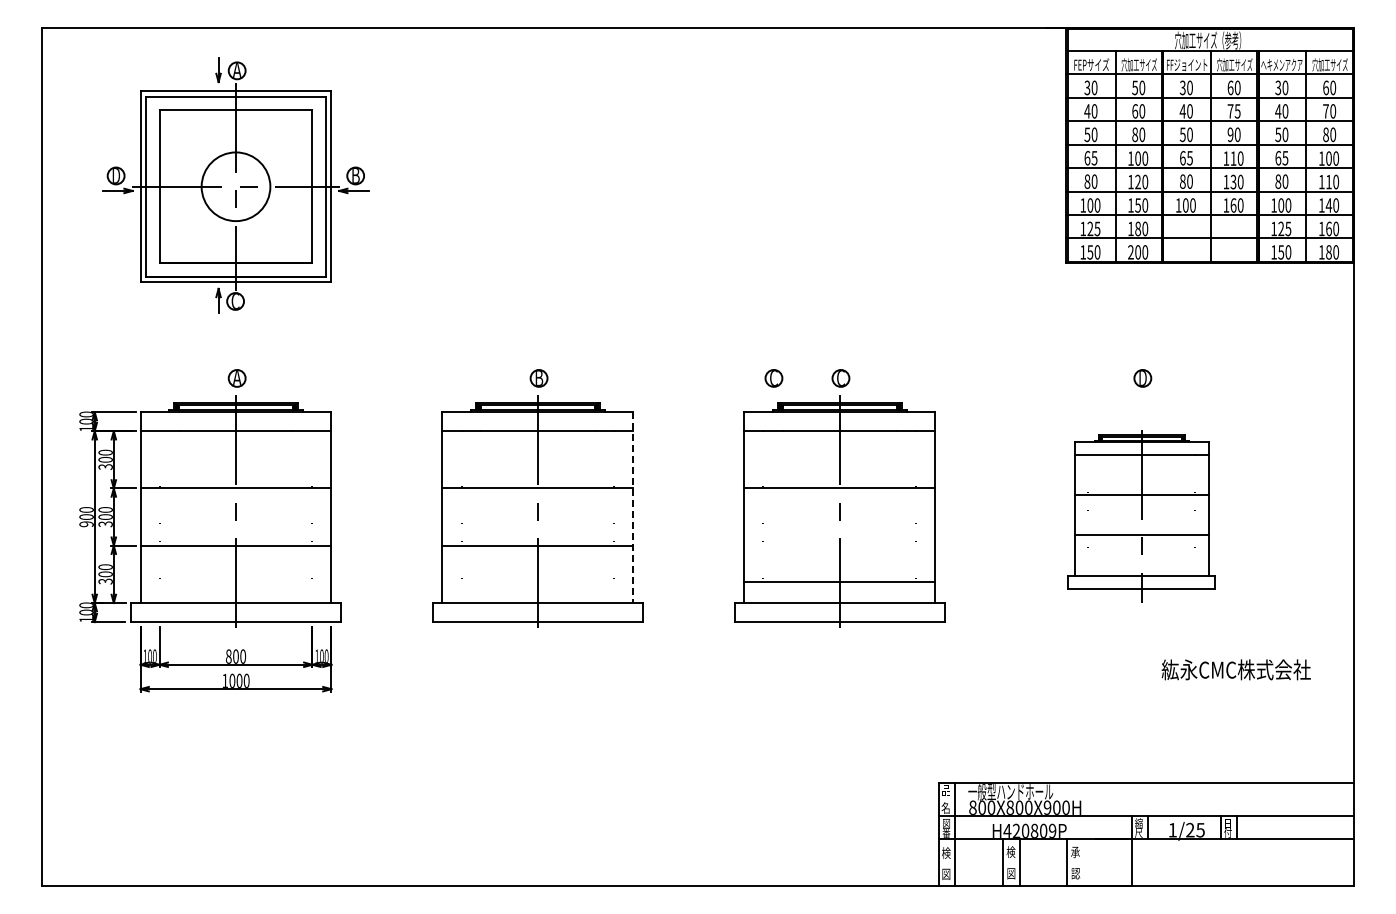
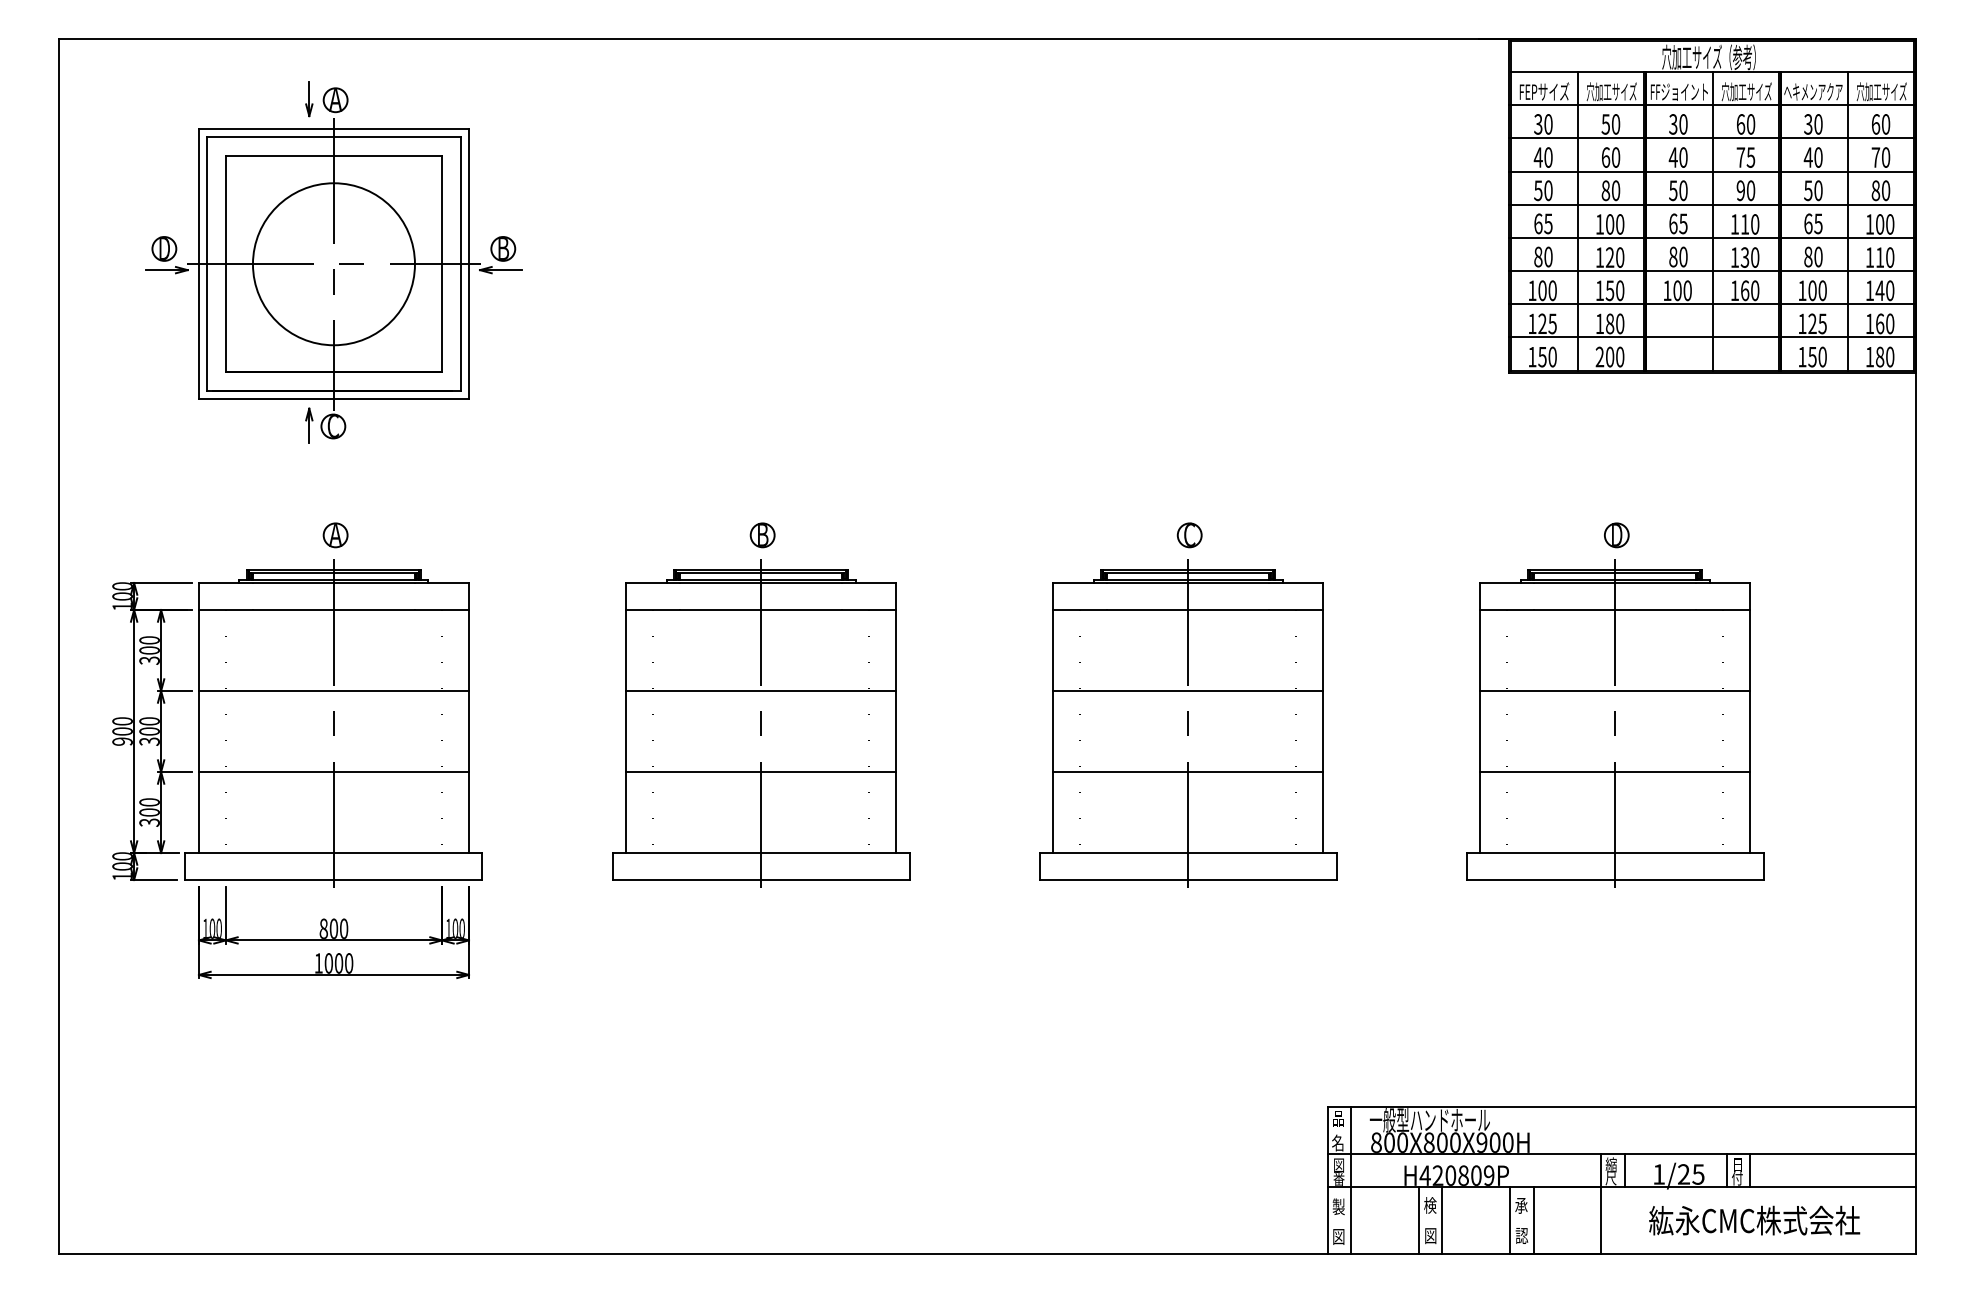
circle: (235, 186) -> (333, 263), size x1.67
part: (773, 378) -> (1094, 535), removed
line: (633, 508) -> (896, 719), dashed -> solid
part: (1141, 511) -> (1614, 723), size x1.43
line: (839, 581) -> (1187, 771), moved
text: (1235, 669) -> (1753, 1220), moved
text: (946, 852) -> (1339, 1205), 検 -> 製
line: (1084, 862) -> (1534, 1220), added

